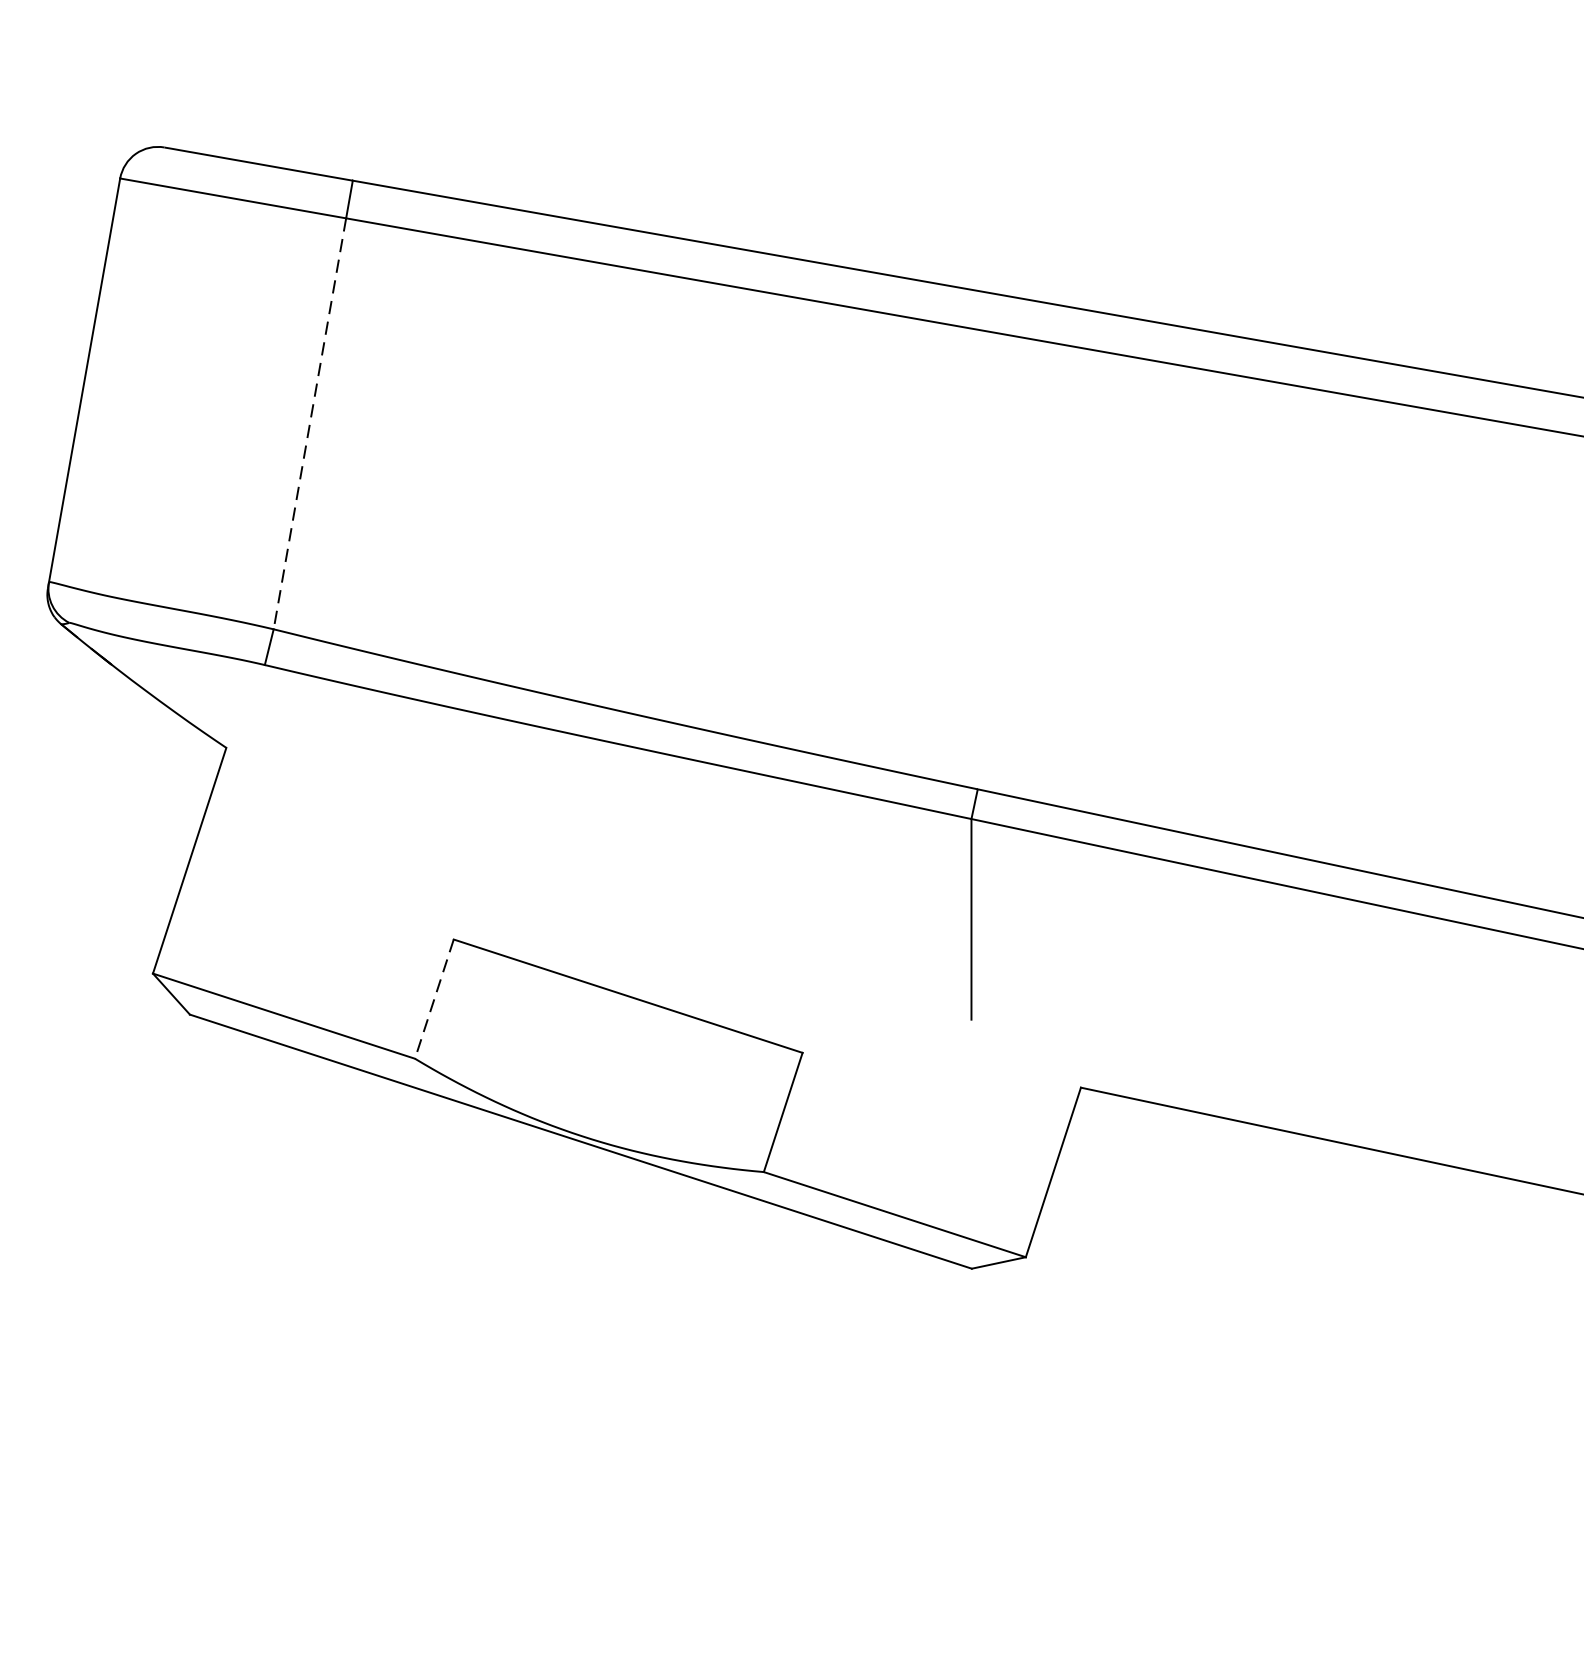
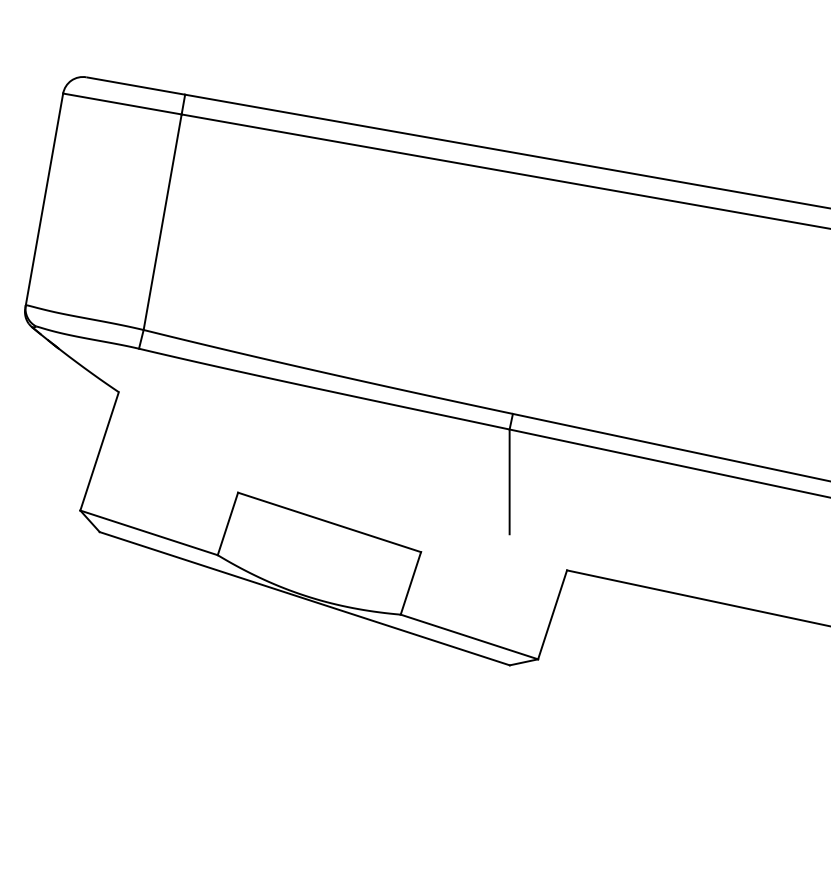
line: (309, 424) -> (162, 222), dashed -> solid
line: (433, 998) -> (227, 523), dashed -> solid

